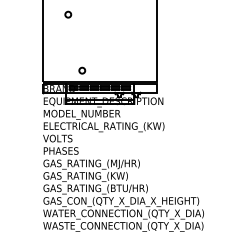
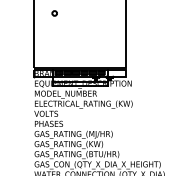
circle: (82, 70) -> (66, 58), removed

